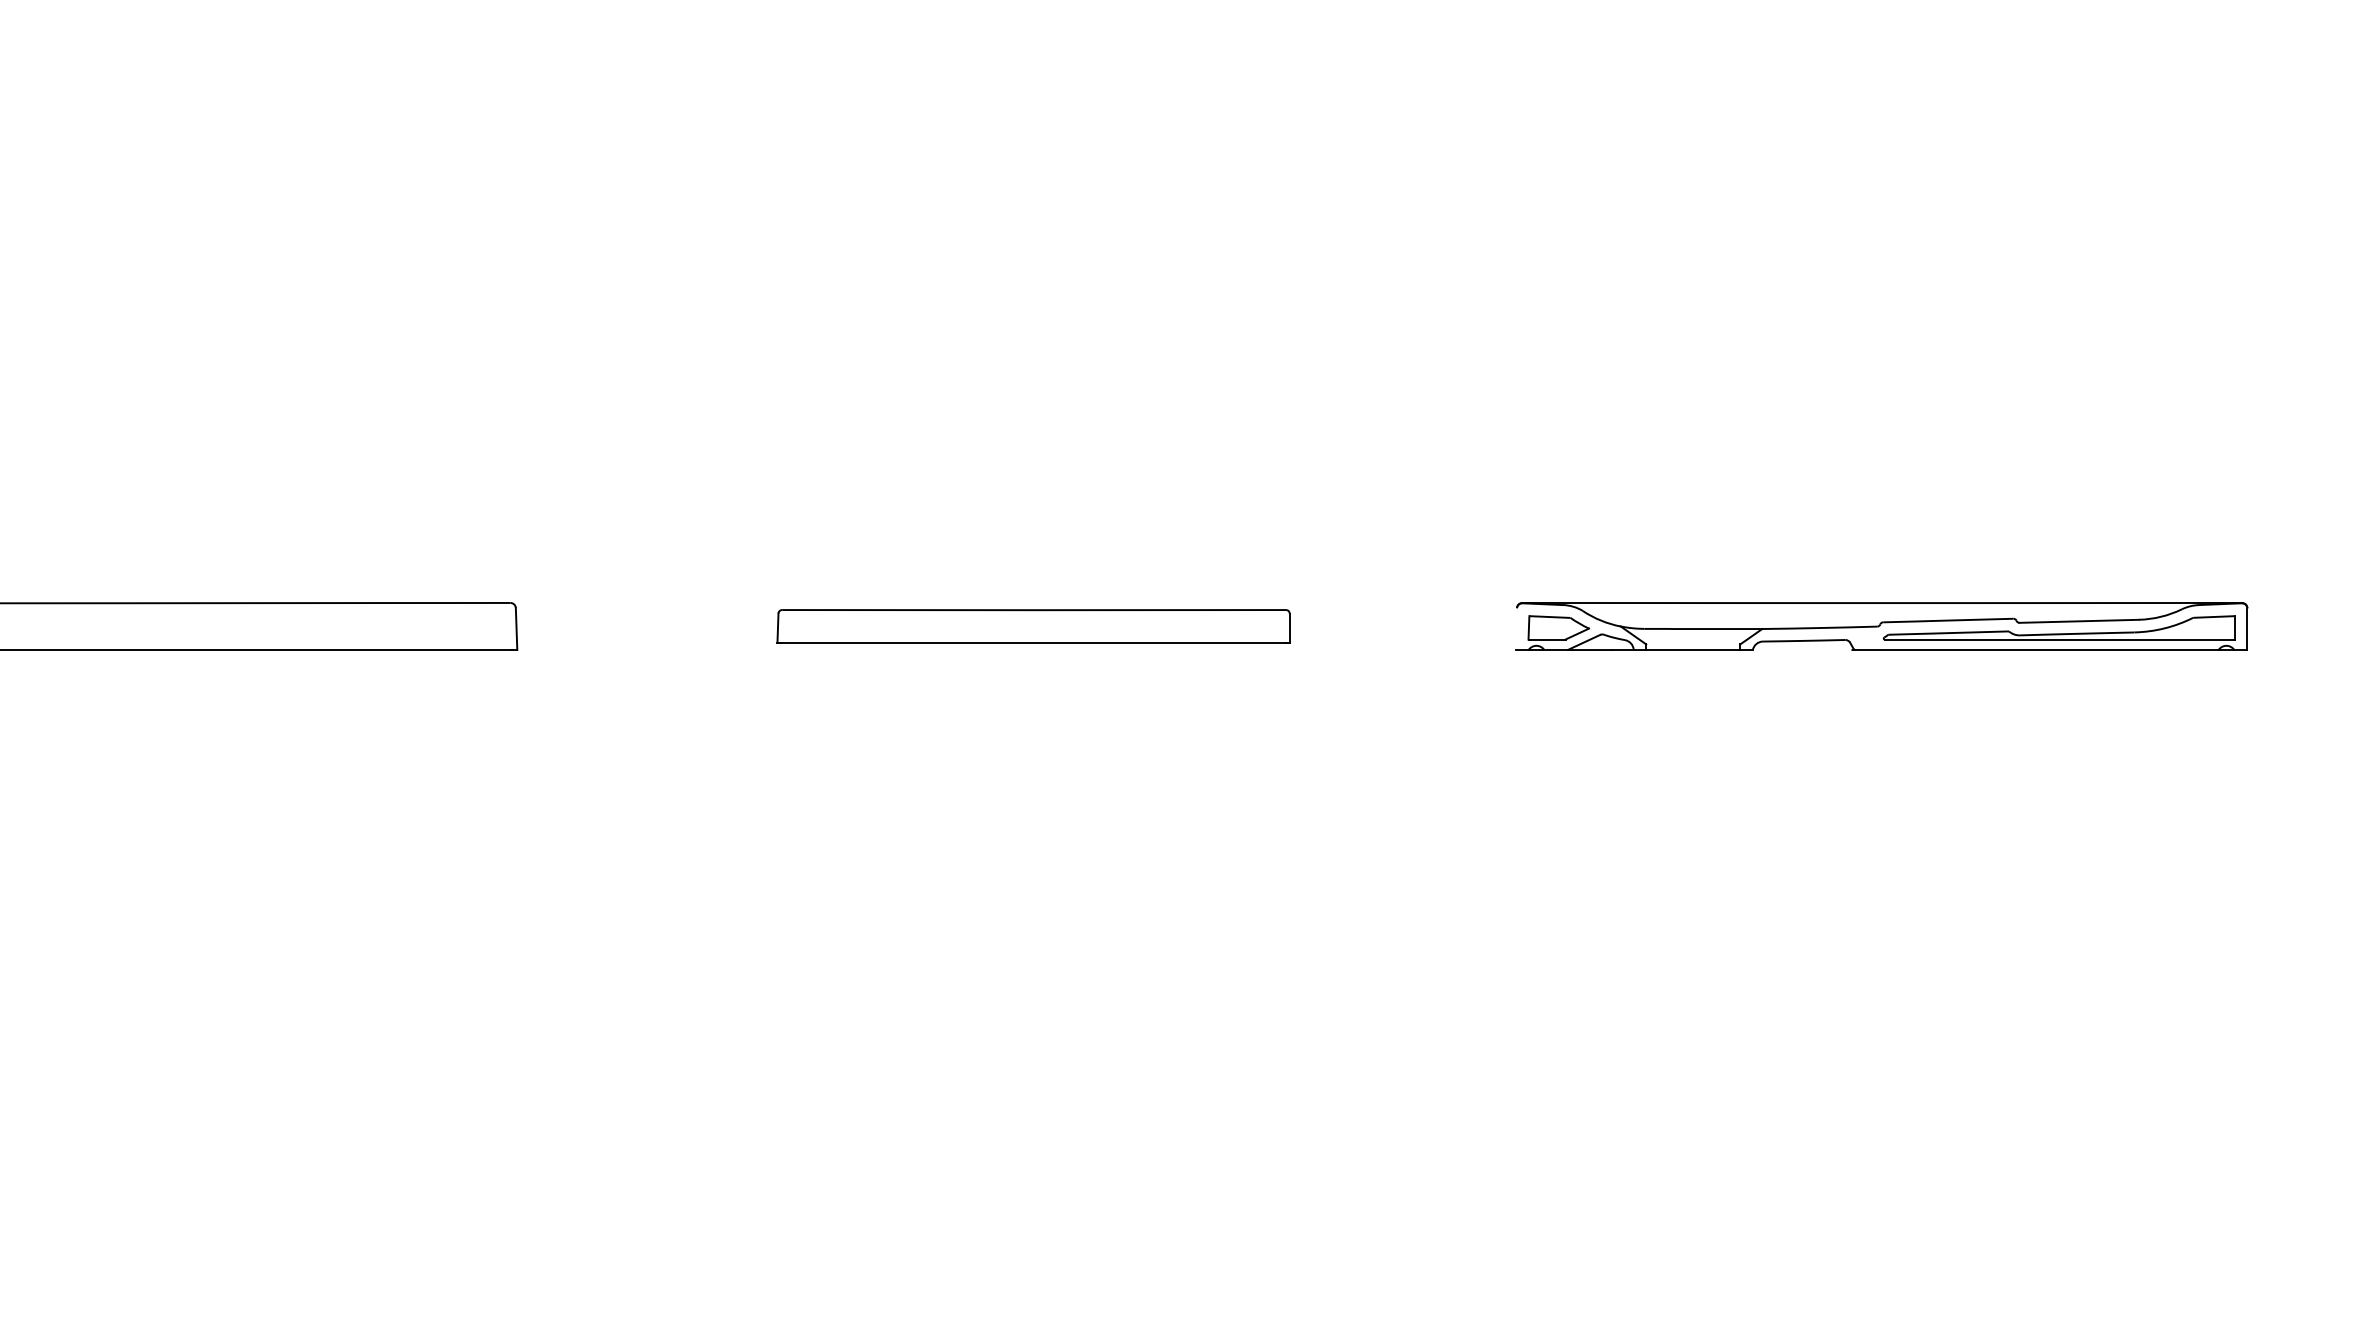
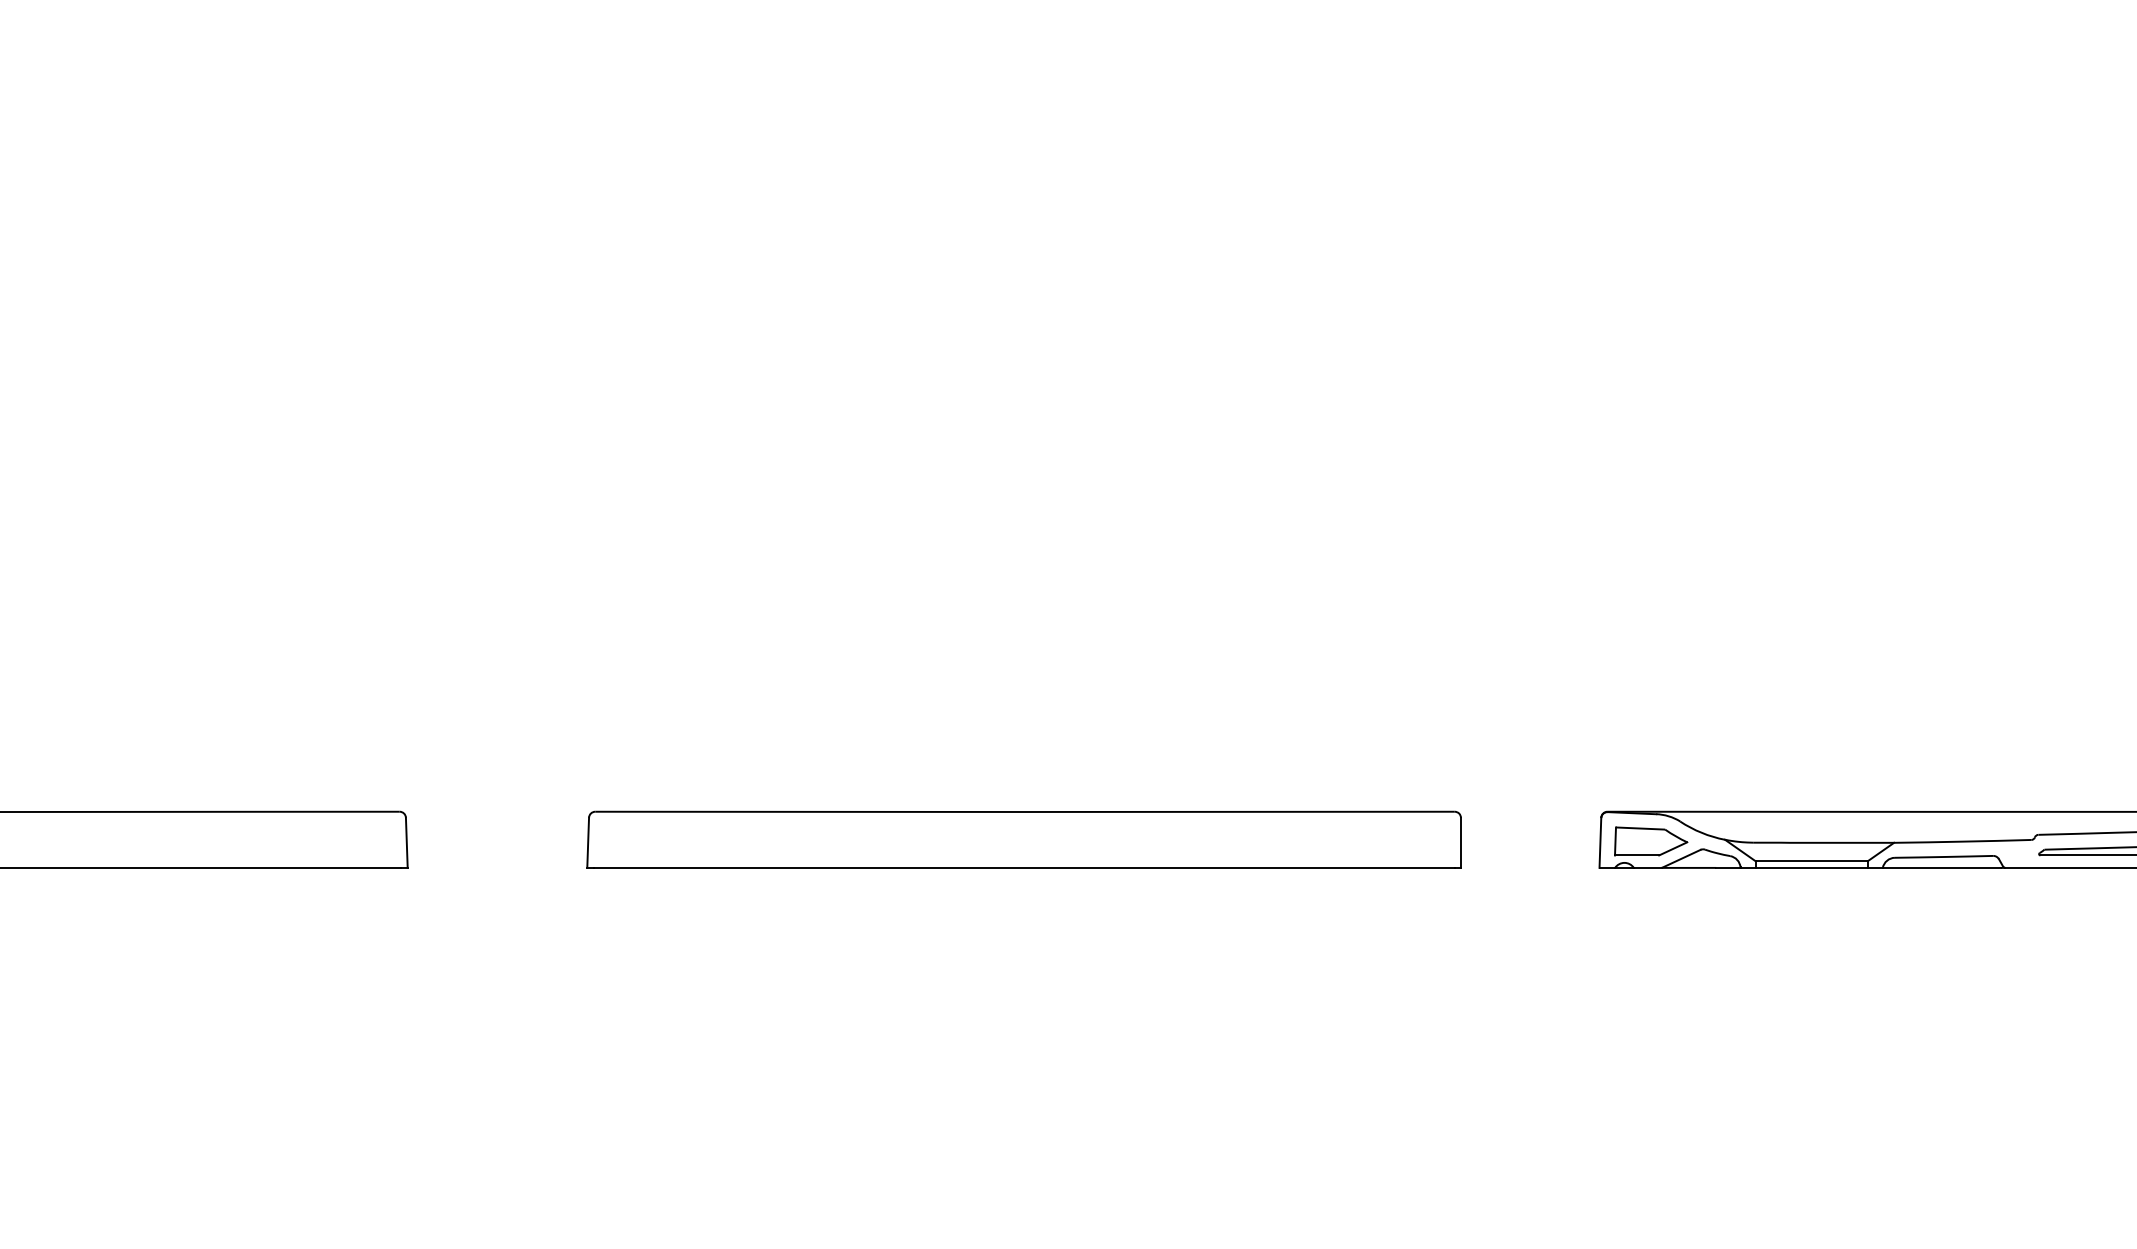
part: (1033, 626) -> (1023, 839), size x1.43
line: (1516, 629) -> (1600, 843), added
line: (1693, 644) -> (1811, 861), added
line: (1801, 650) -> (1940, 868), added

